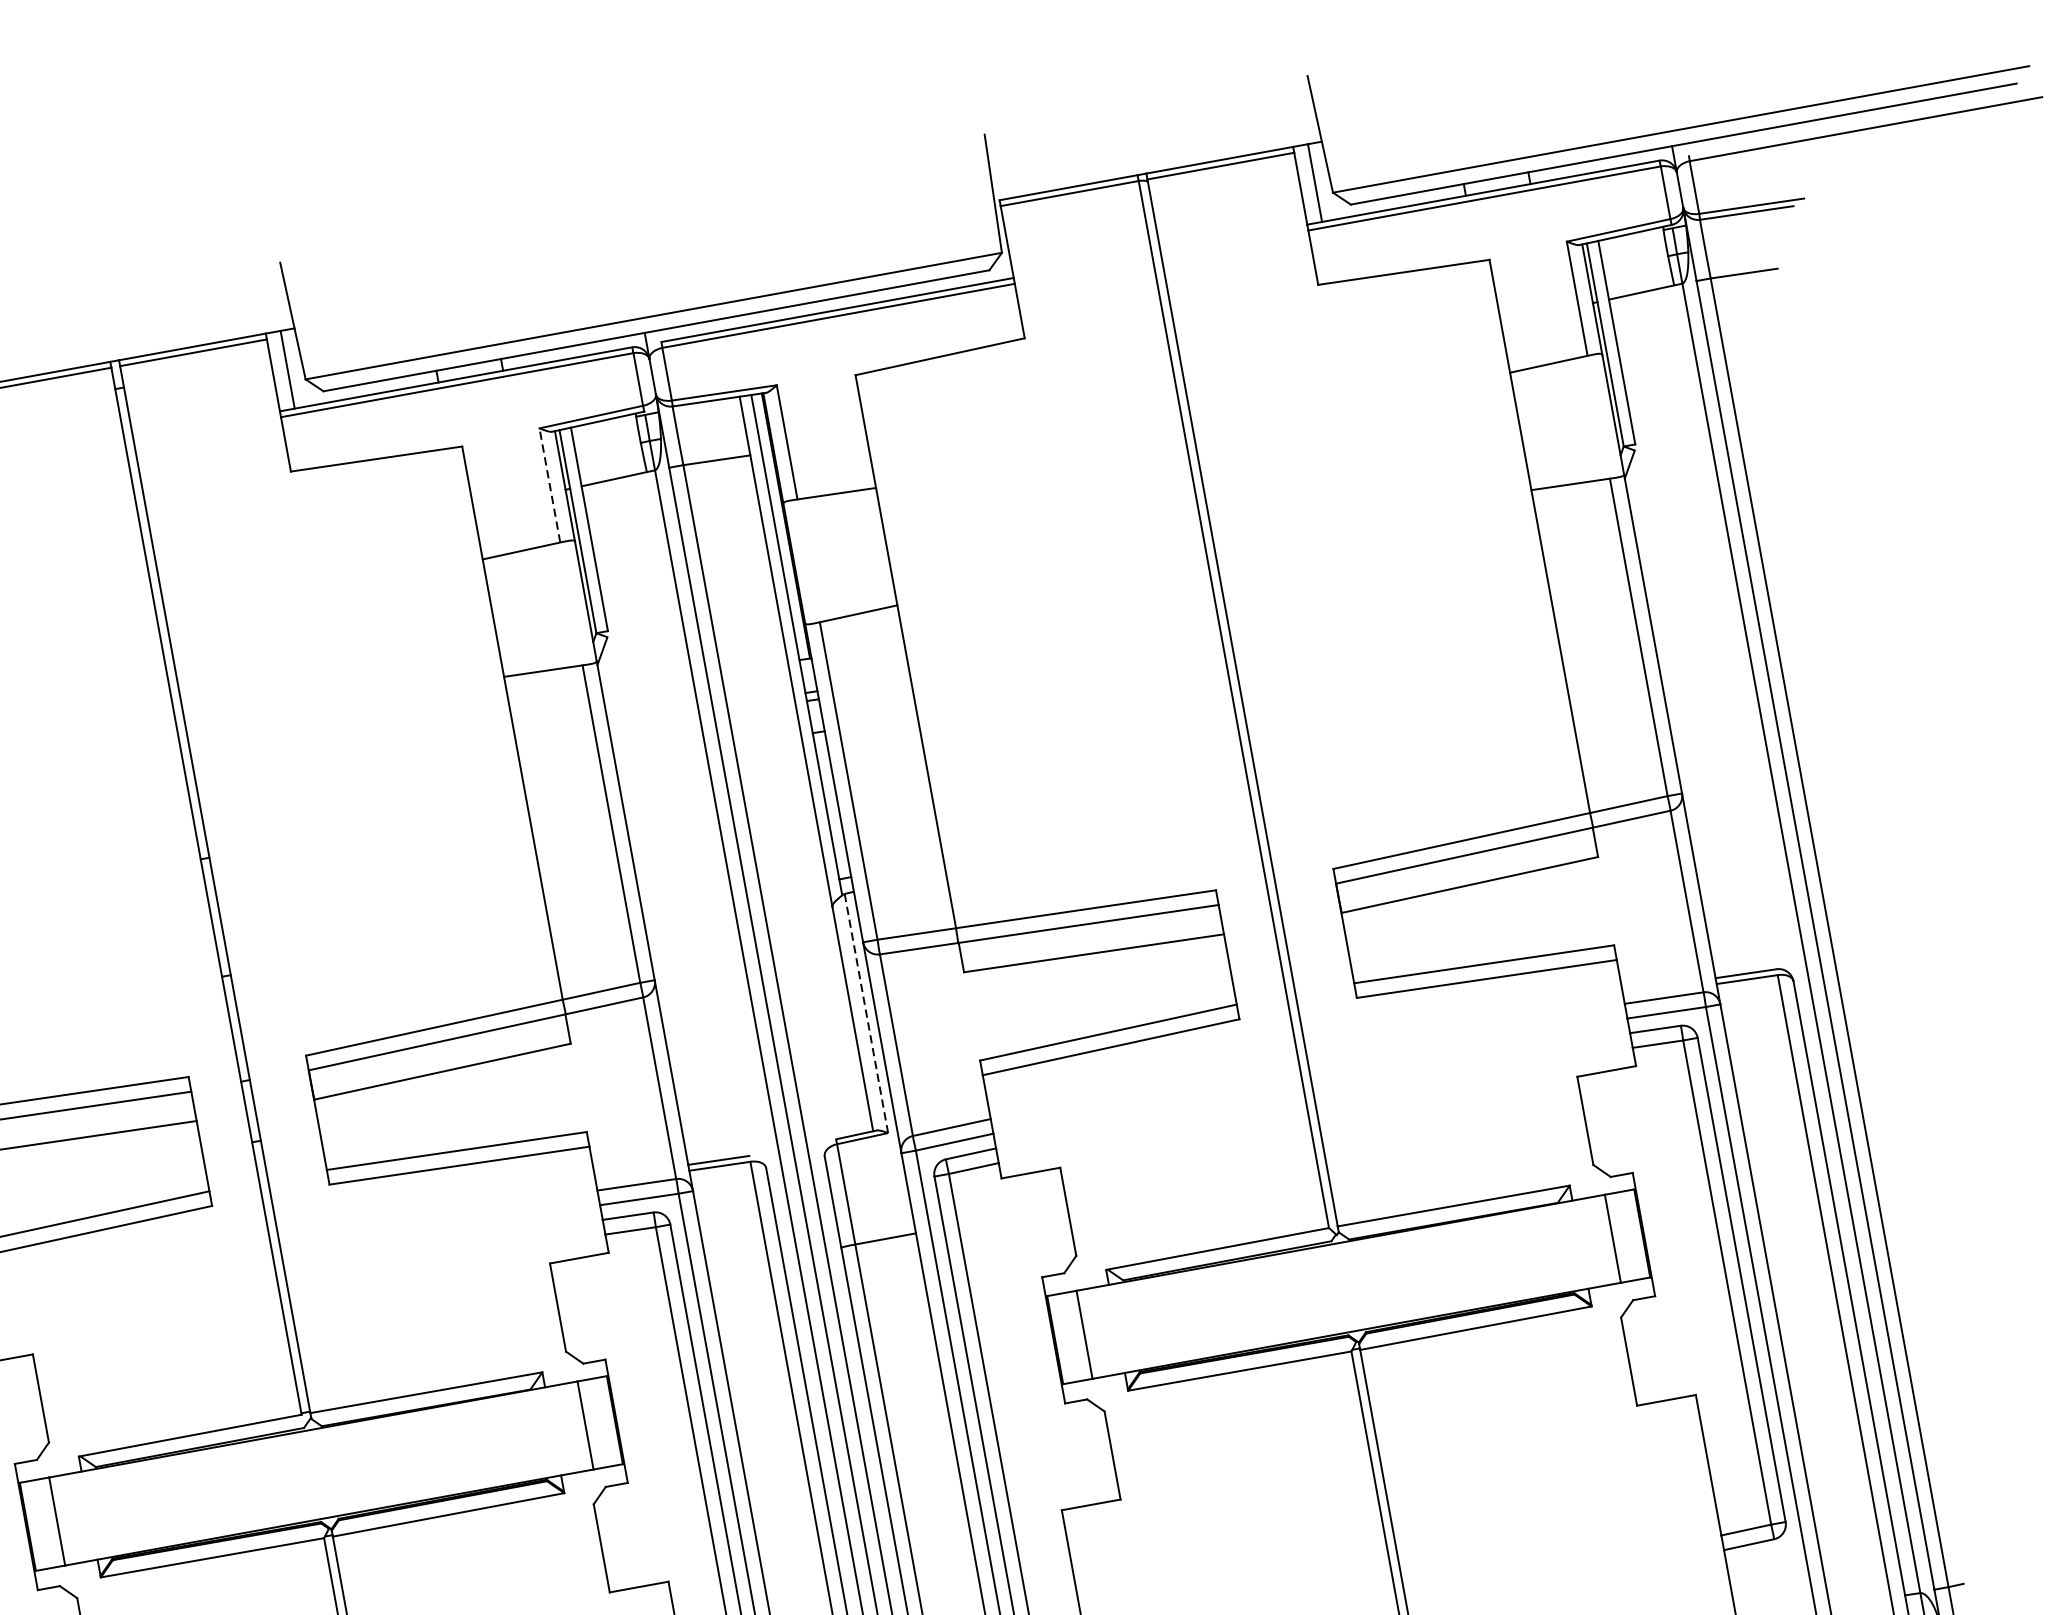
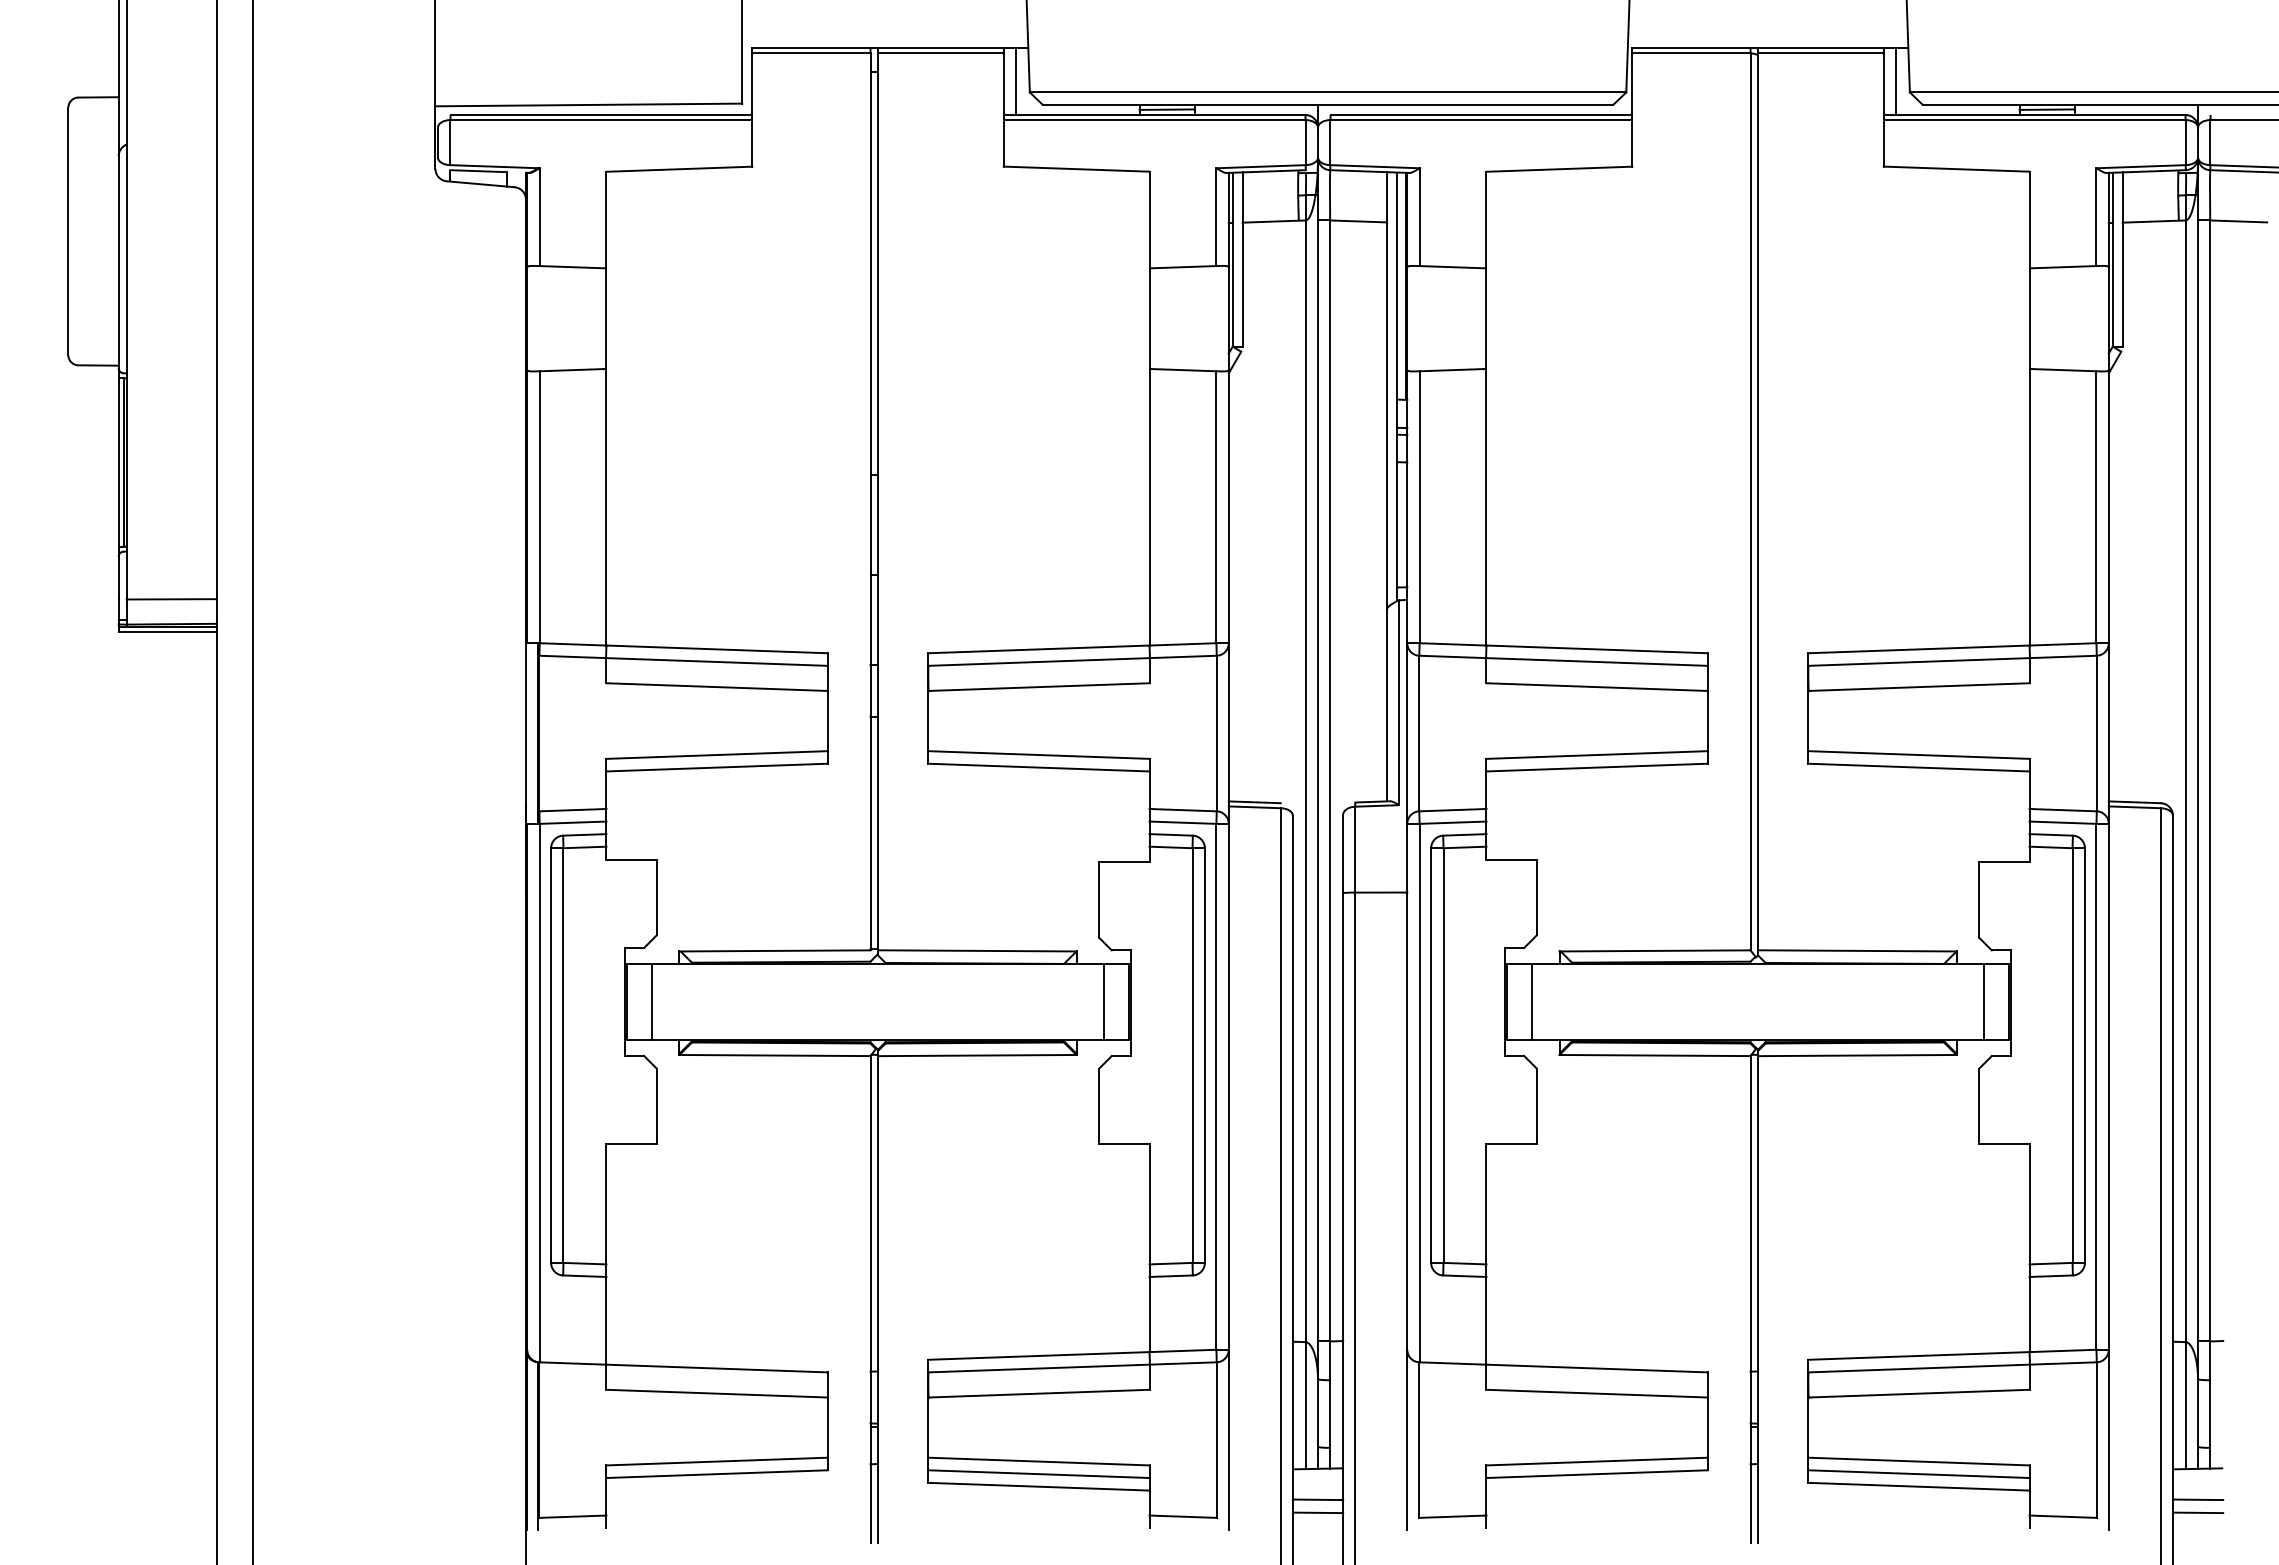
line: (1496, 183) -> (2046, 109), added
line: (468, 370) -> (1166, 109), added
line: (550, 485) -> (1216, 217), dashed -> solid
line: (866, 1014) -> (1399, 703), dashed -> solid

